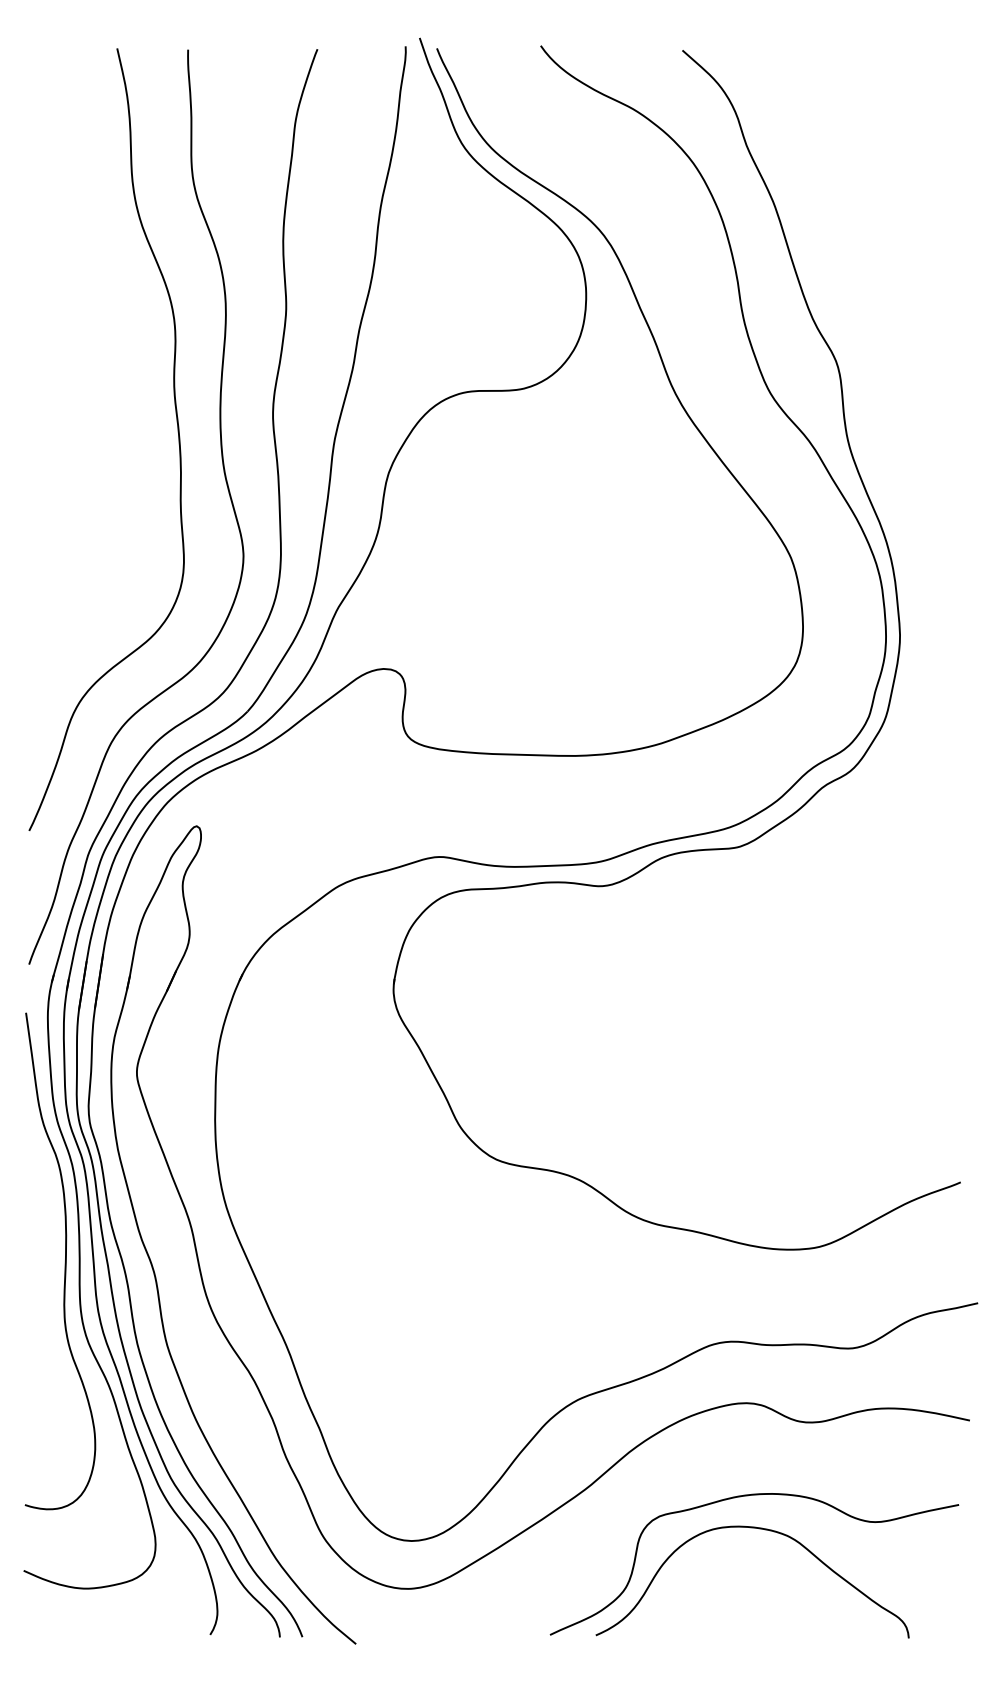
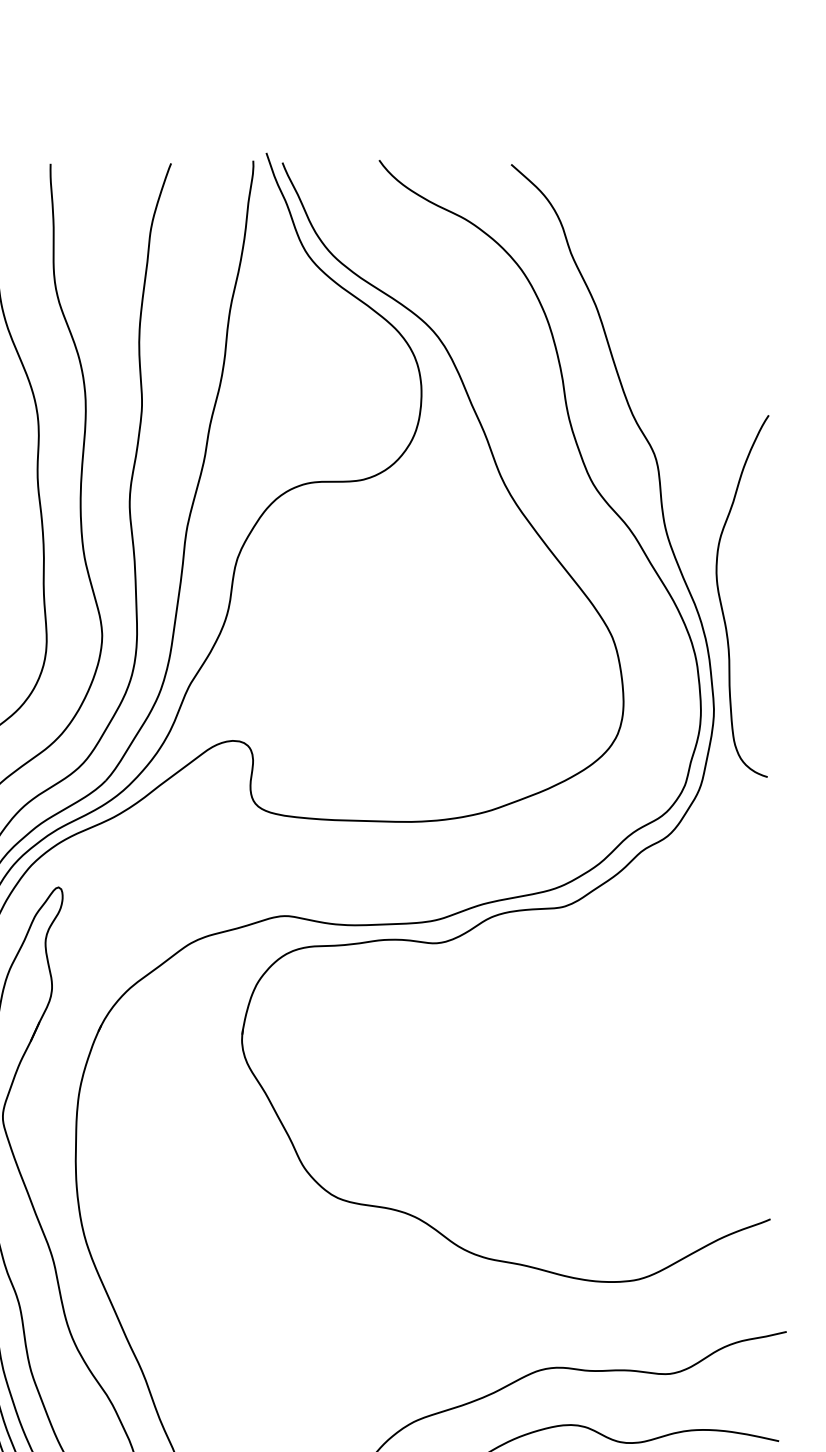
curve: (907, 515) -> (720, 597), added

